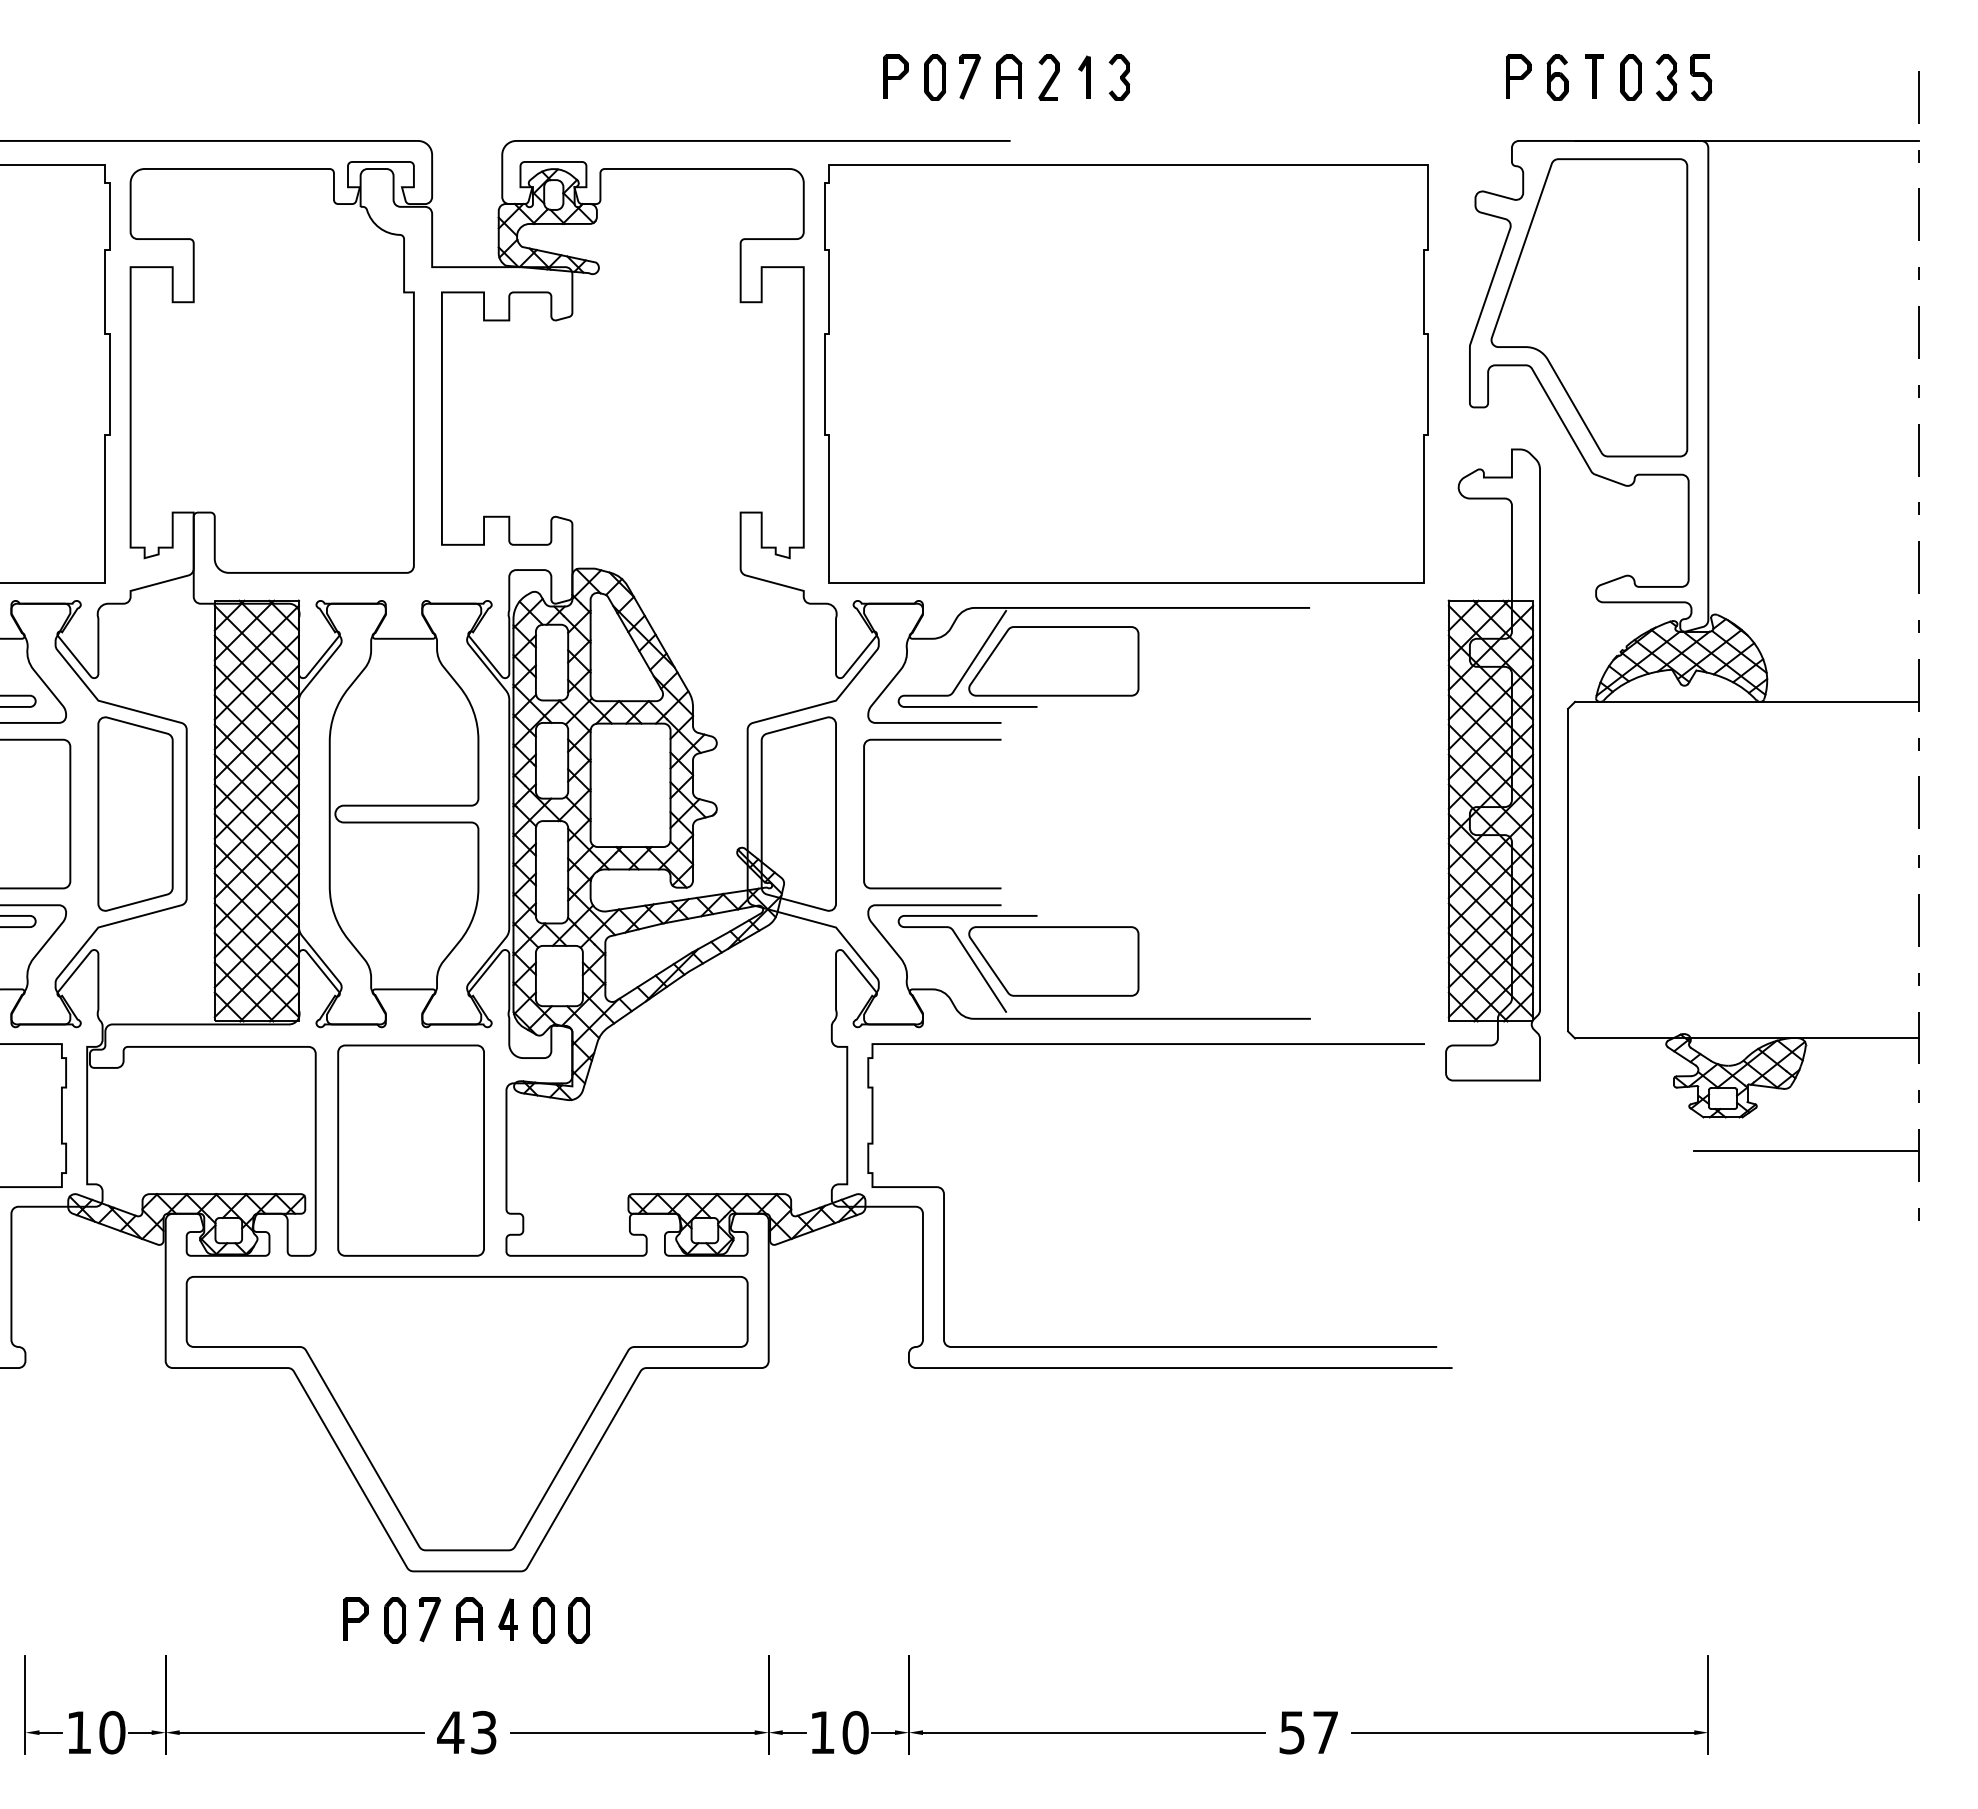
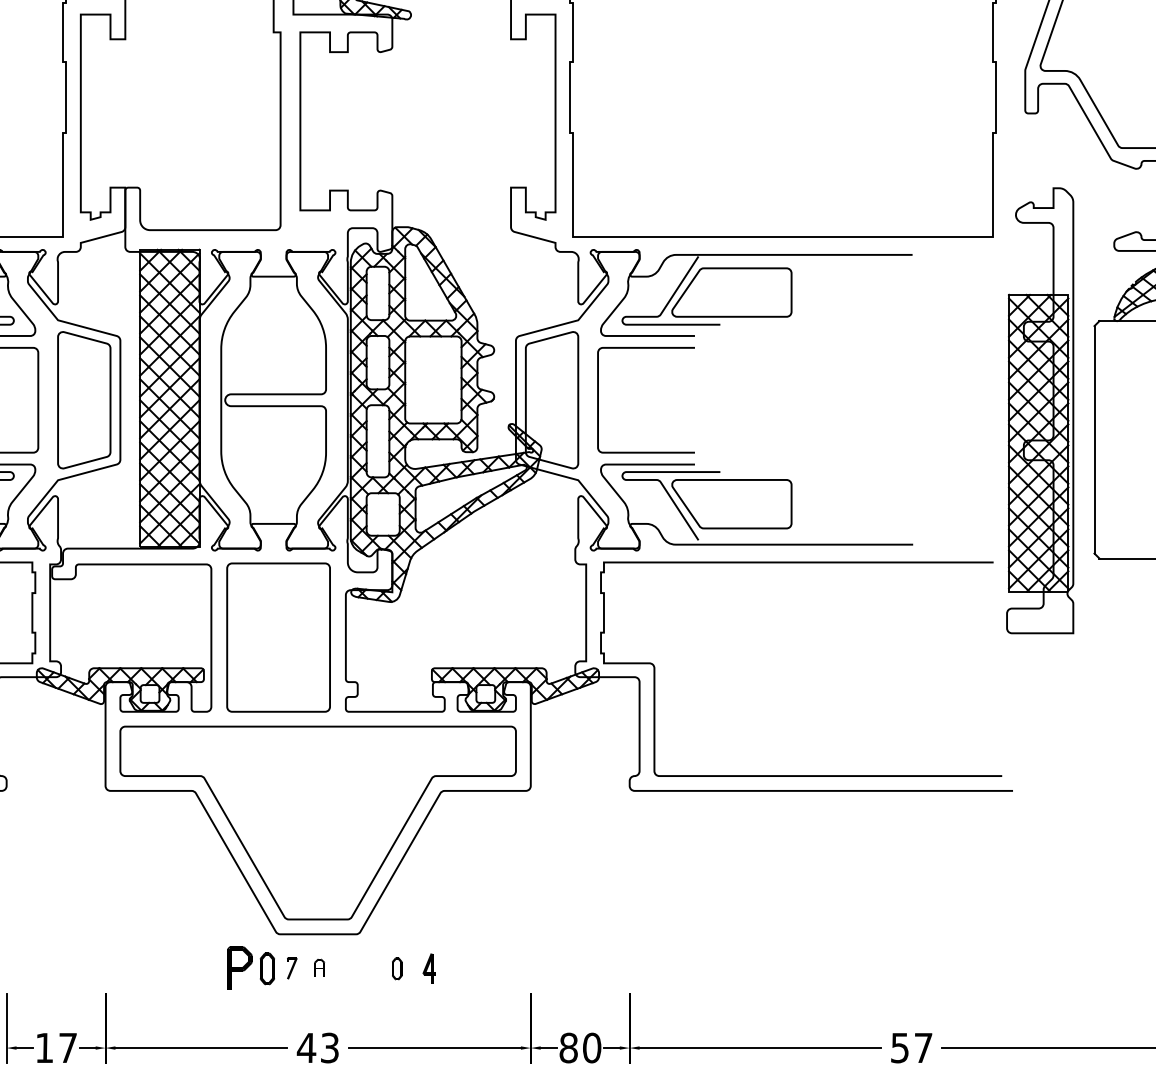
part: (1492, 764) -> (1039, 410), moved
part: (355, 1618) -> (239, 967), size x1.4
part: (469, 1618) -> (319, 967), size x0.6
part: (430, 1619) -> (292, 968), size x0.7
part: (507, 1619) -> (429, 968), moved
part: (543, 1620) -> (371, 968), removed
part: (579, 1620) -> (397, 968), size x0.7
text: (112, 1732) -> (68, 1047), 10 -> 17
text: (822, 1732) -> (568, 1047), 10 -> 80

